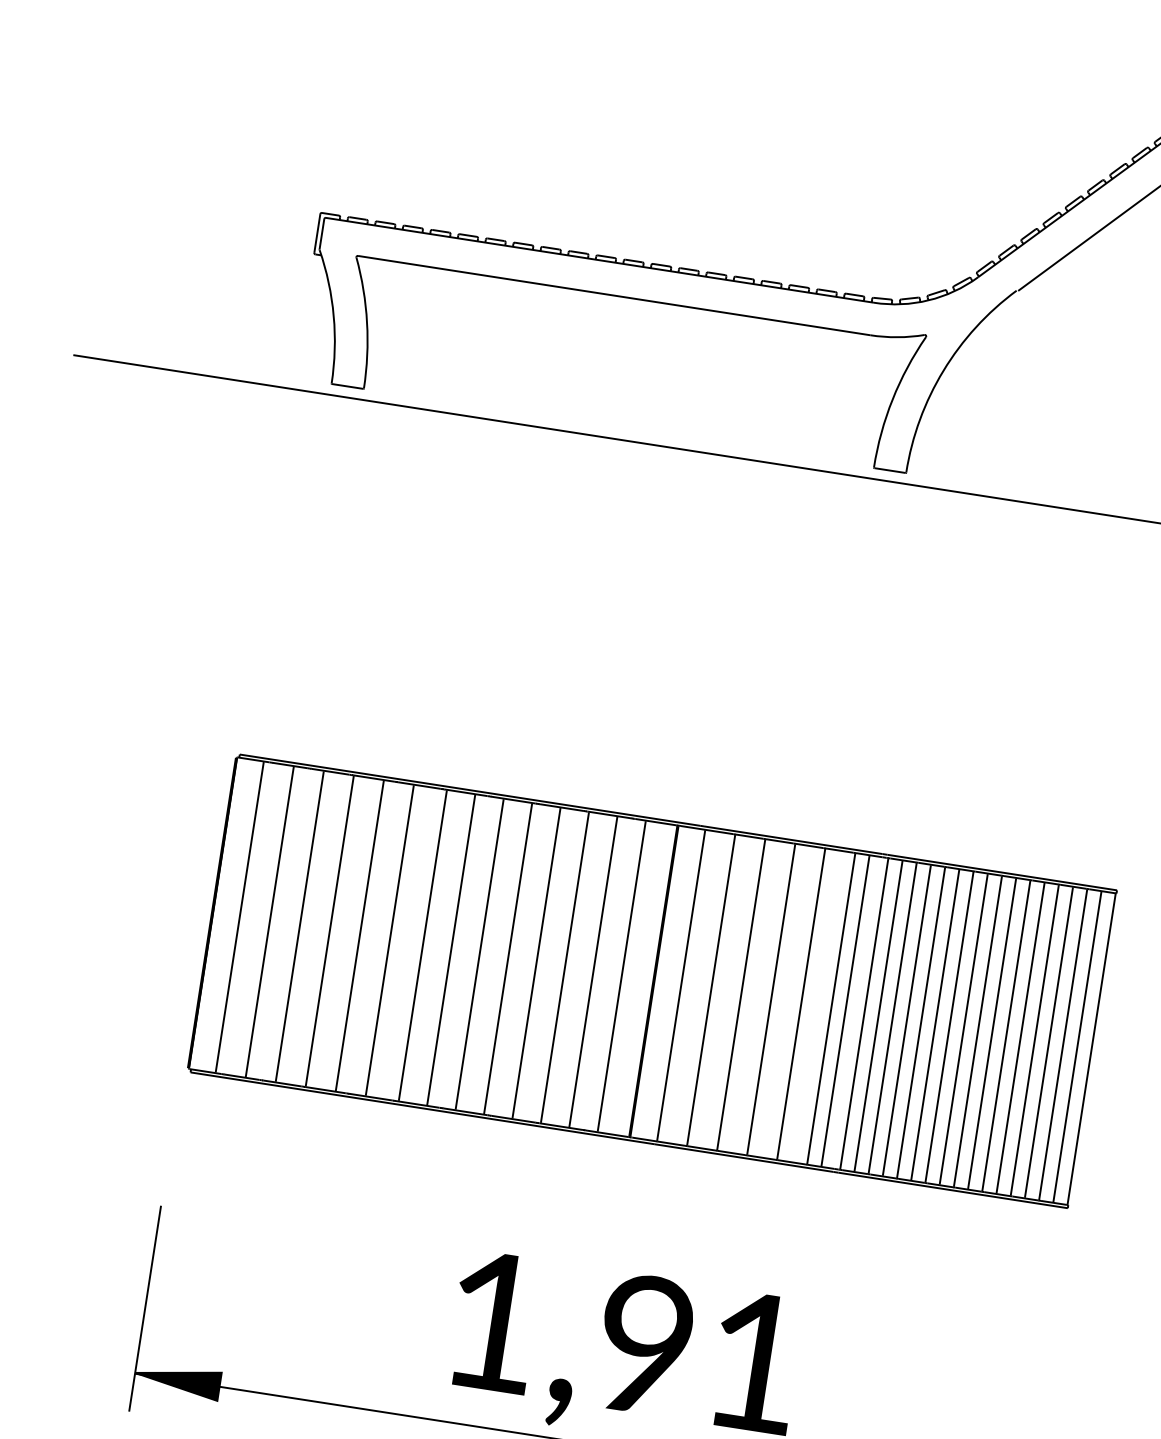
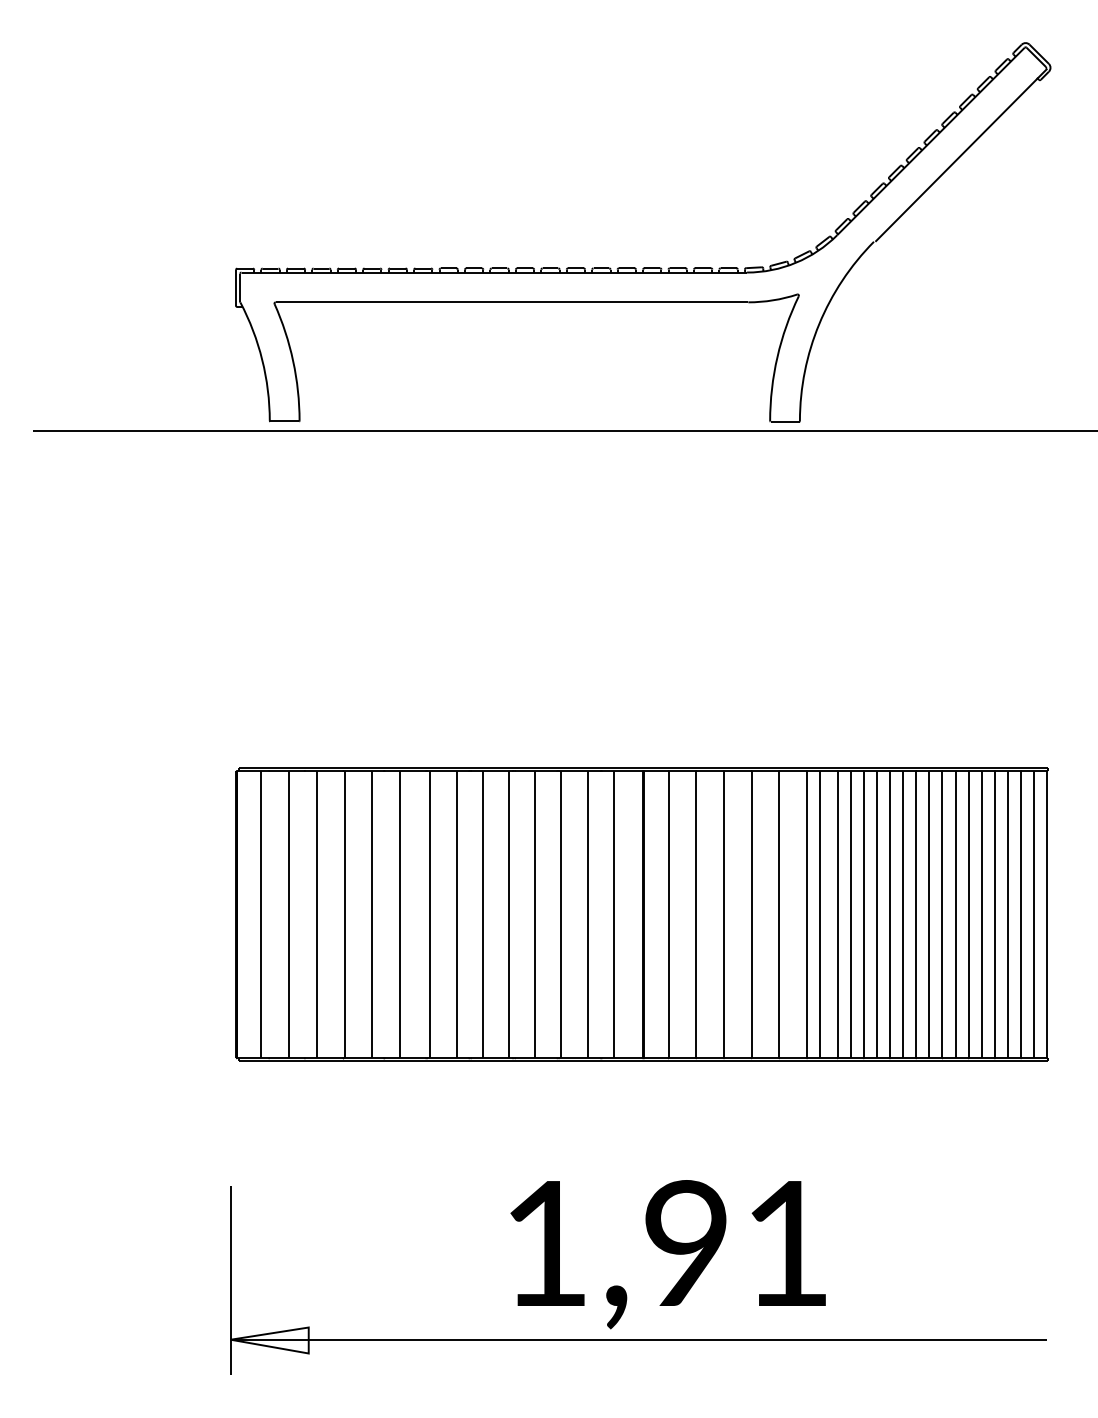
fill: (177, 1380) -> (269, 1340), removed

